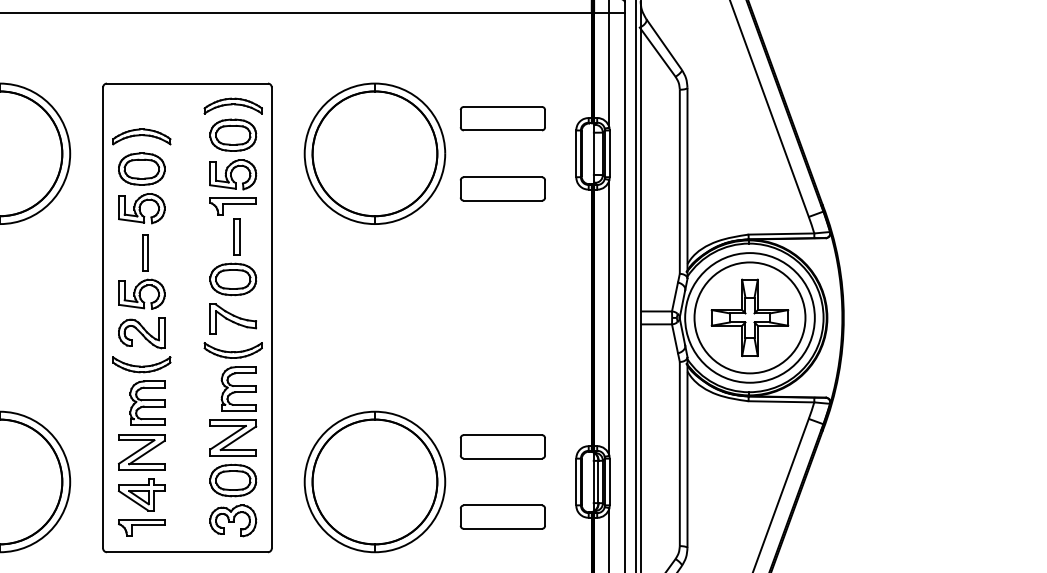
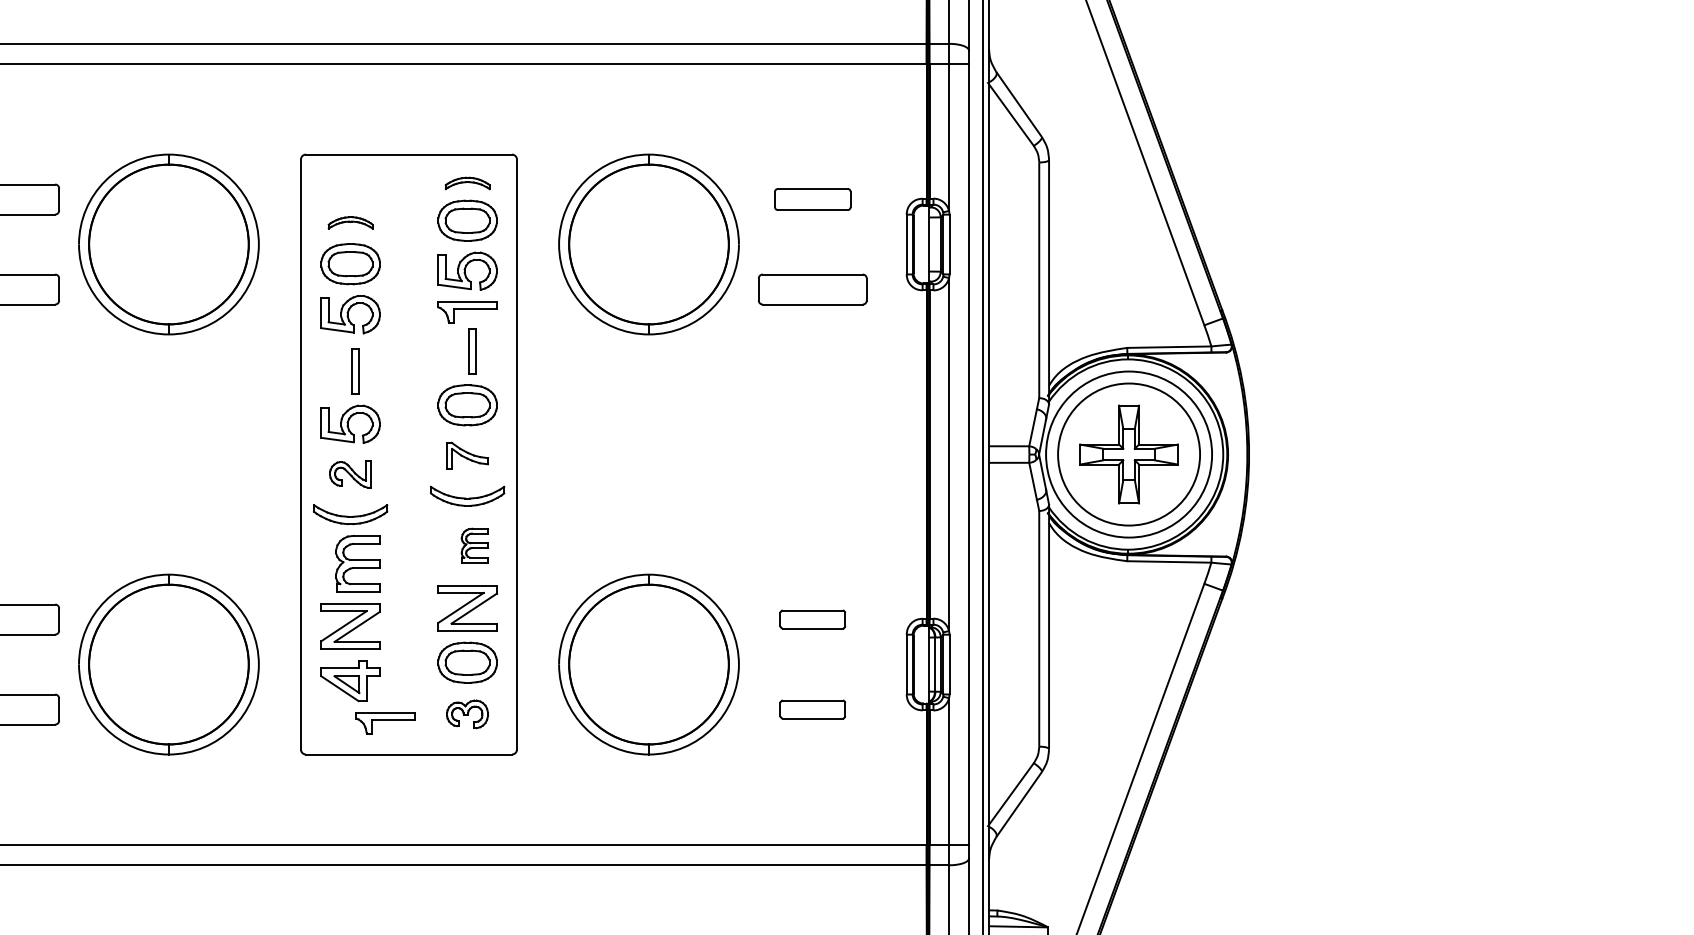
part: (233, 106) -> (467, 183), size x0.6
part: (502, 118) -> (812, 199), size x0.7
part: (141, 136) -> (350, 222), size x0.6
part: (233, 318) -> (467, 455), size x0.7
part: (141, 333) -> (350, 474), size x0.7
part: (238, 388) -> (474, 545), size x0.6
part: (502, 446) -> (812, 619), size x0.6
part: (502, 517) -> (812, 709), size x0.6
part: (233, 520) -> (467, 714), size x0.7
part: (141, 528) -> (385, 723), moved

